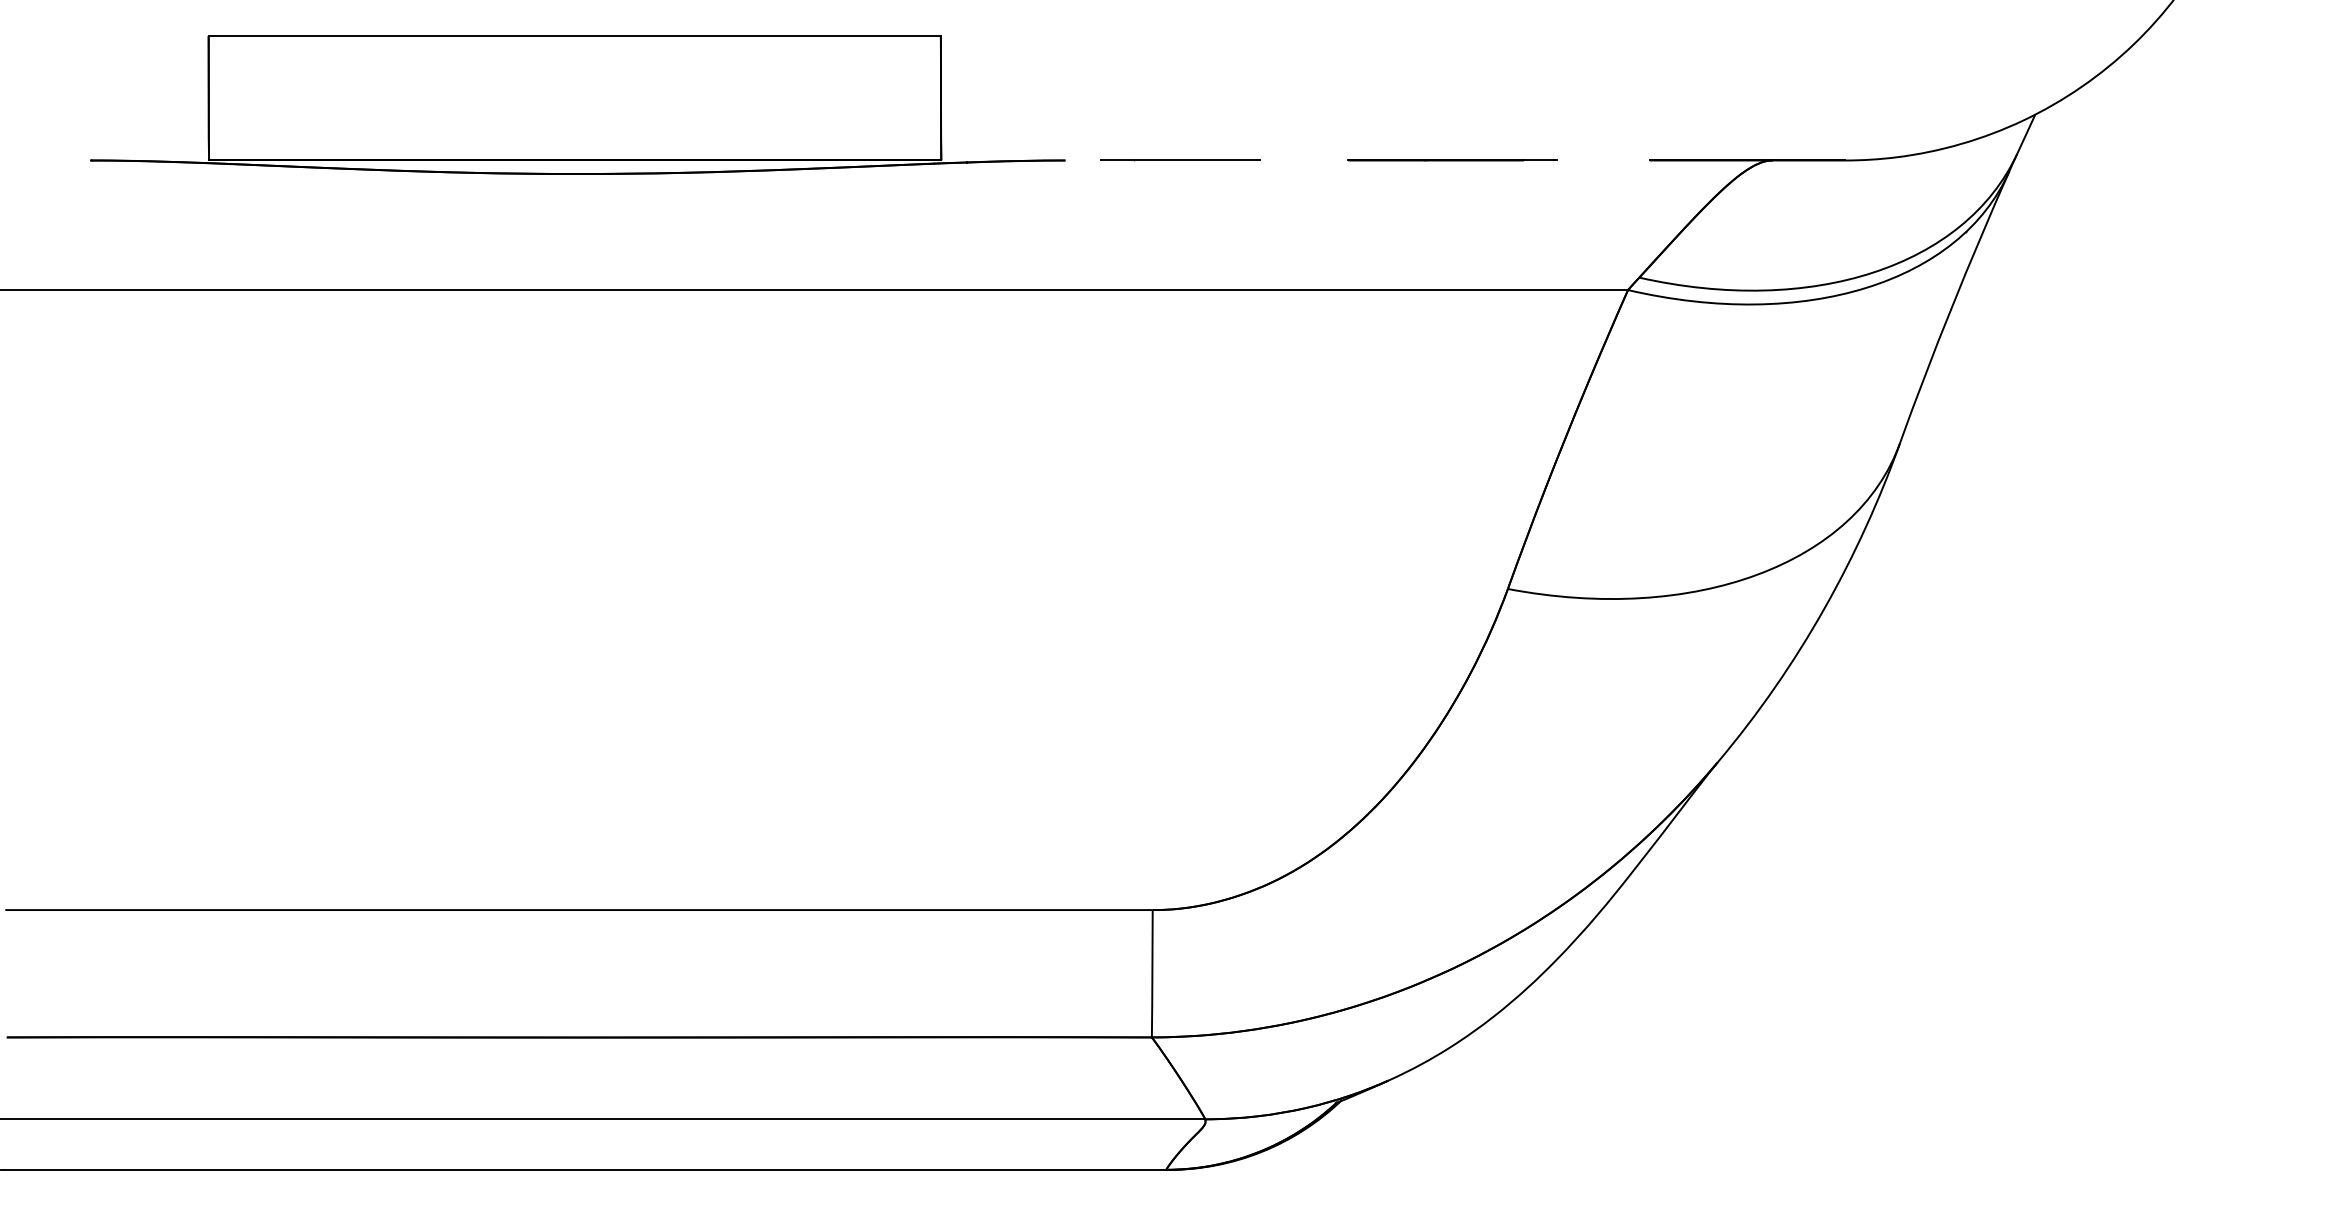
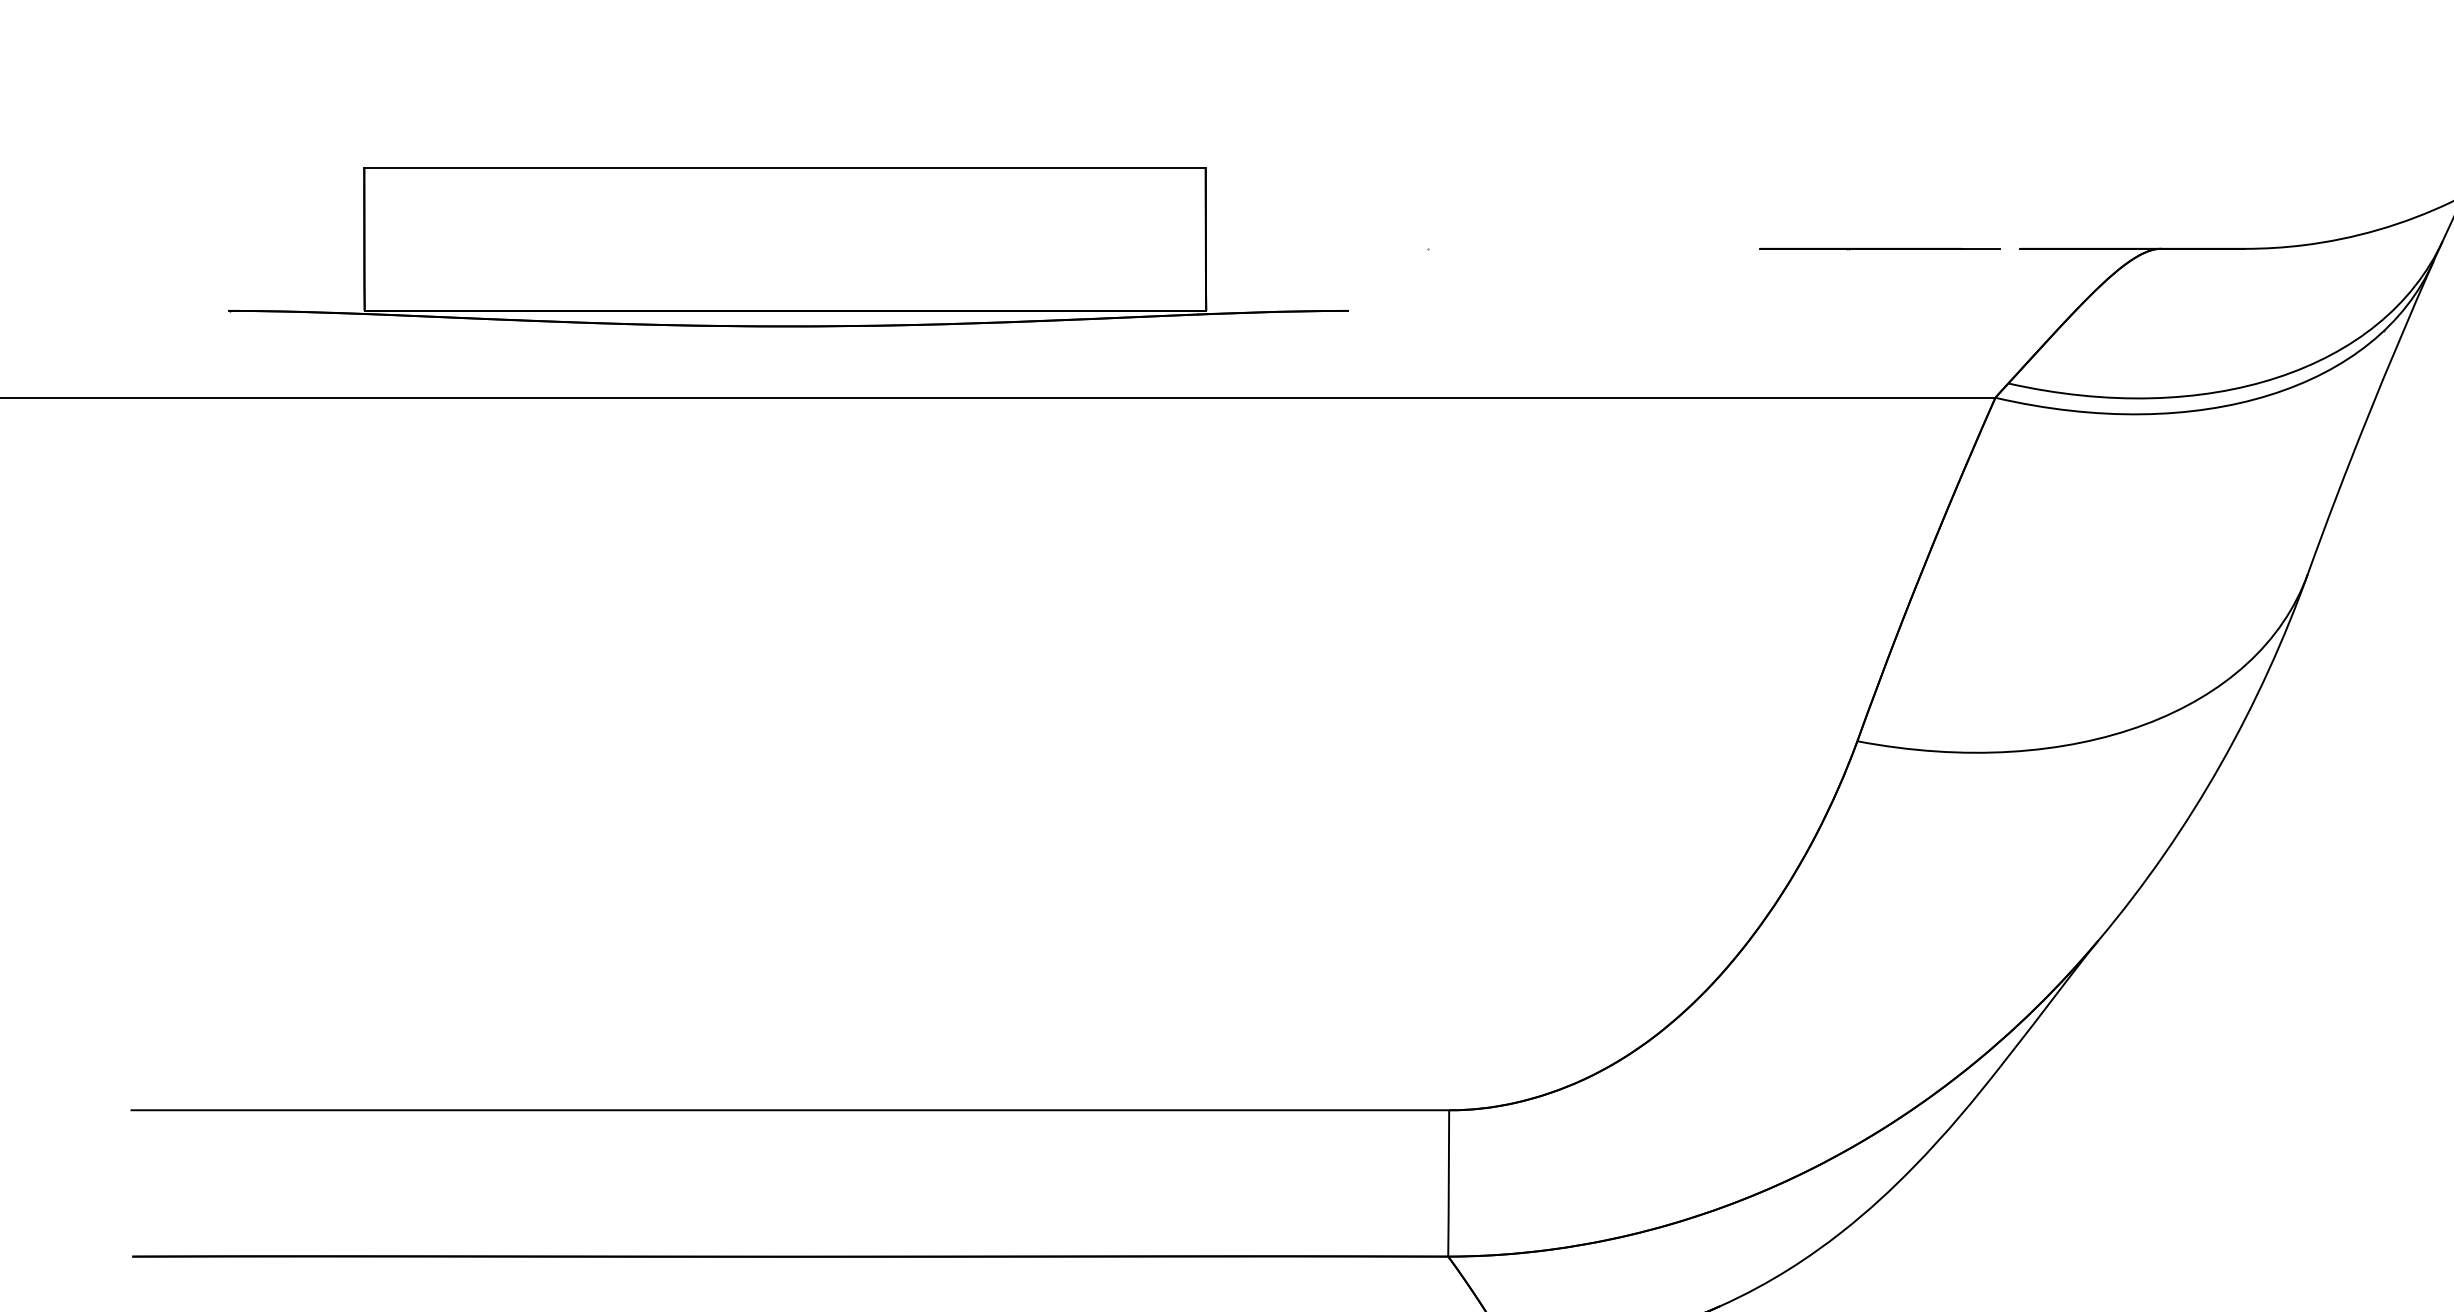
part: (577, 104) -> (788, 246), moved
line: (1180, 160) -> (1481, 248), removed
line: (1452, 160) -> (1879, 248), moved

